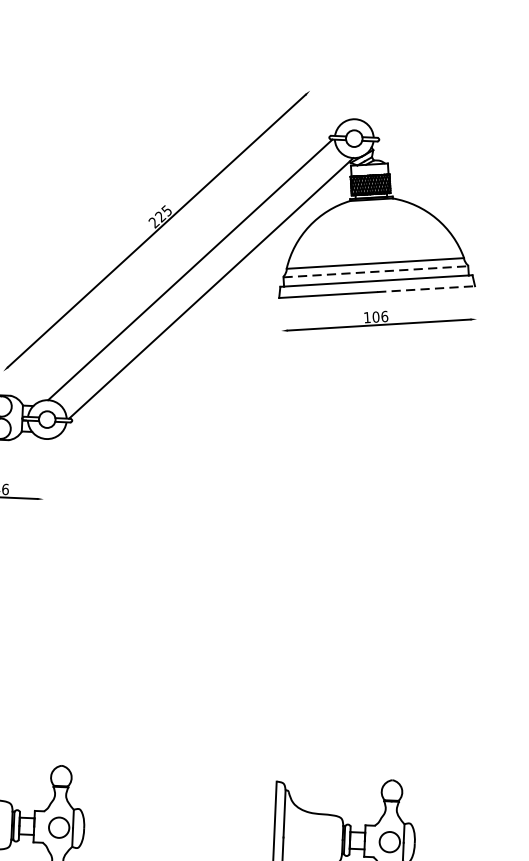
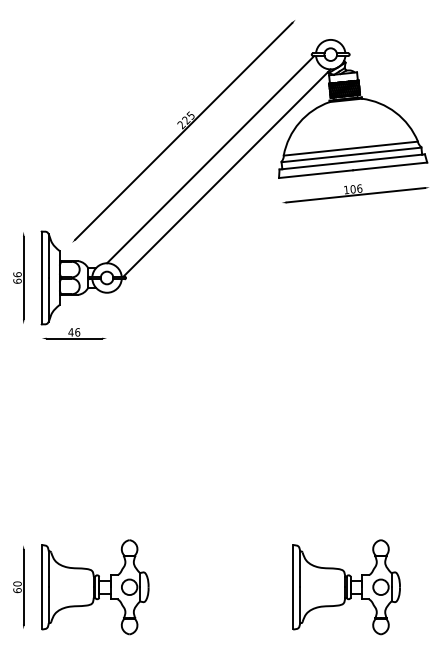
line: (377, 271) -> (352, 154), dashed -> solid
line: (426, 289) -> (390, 166), dashed -> solid

